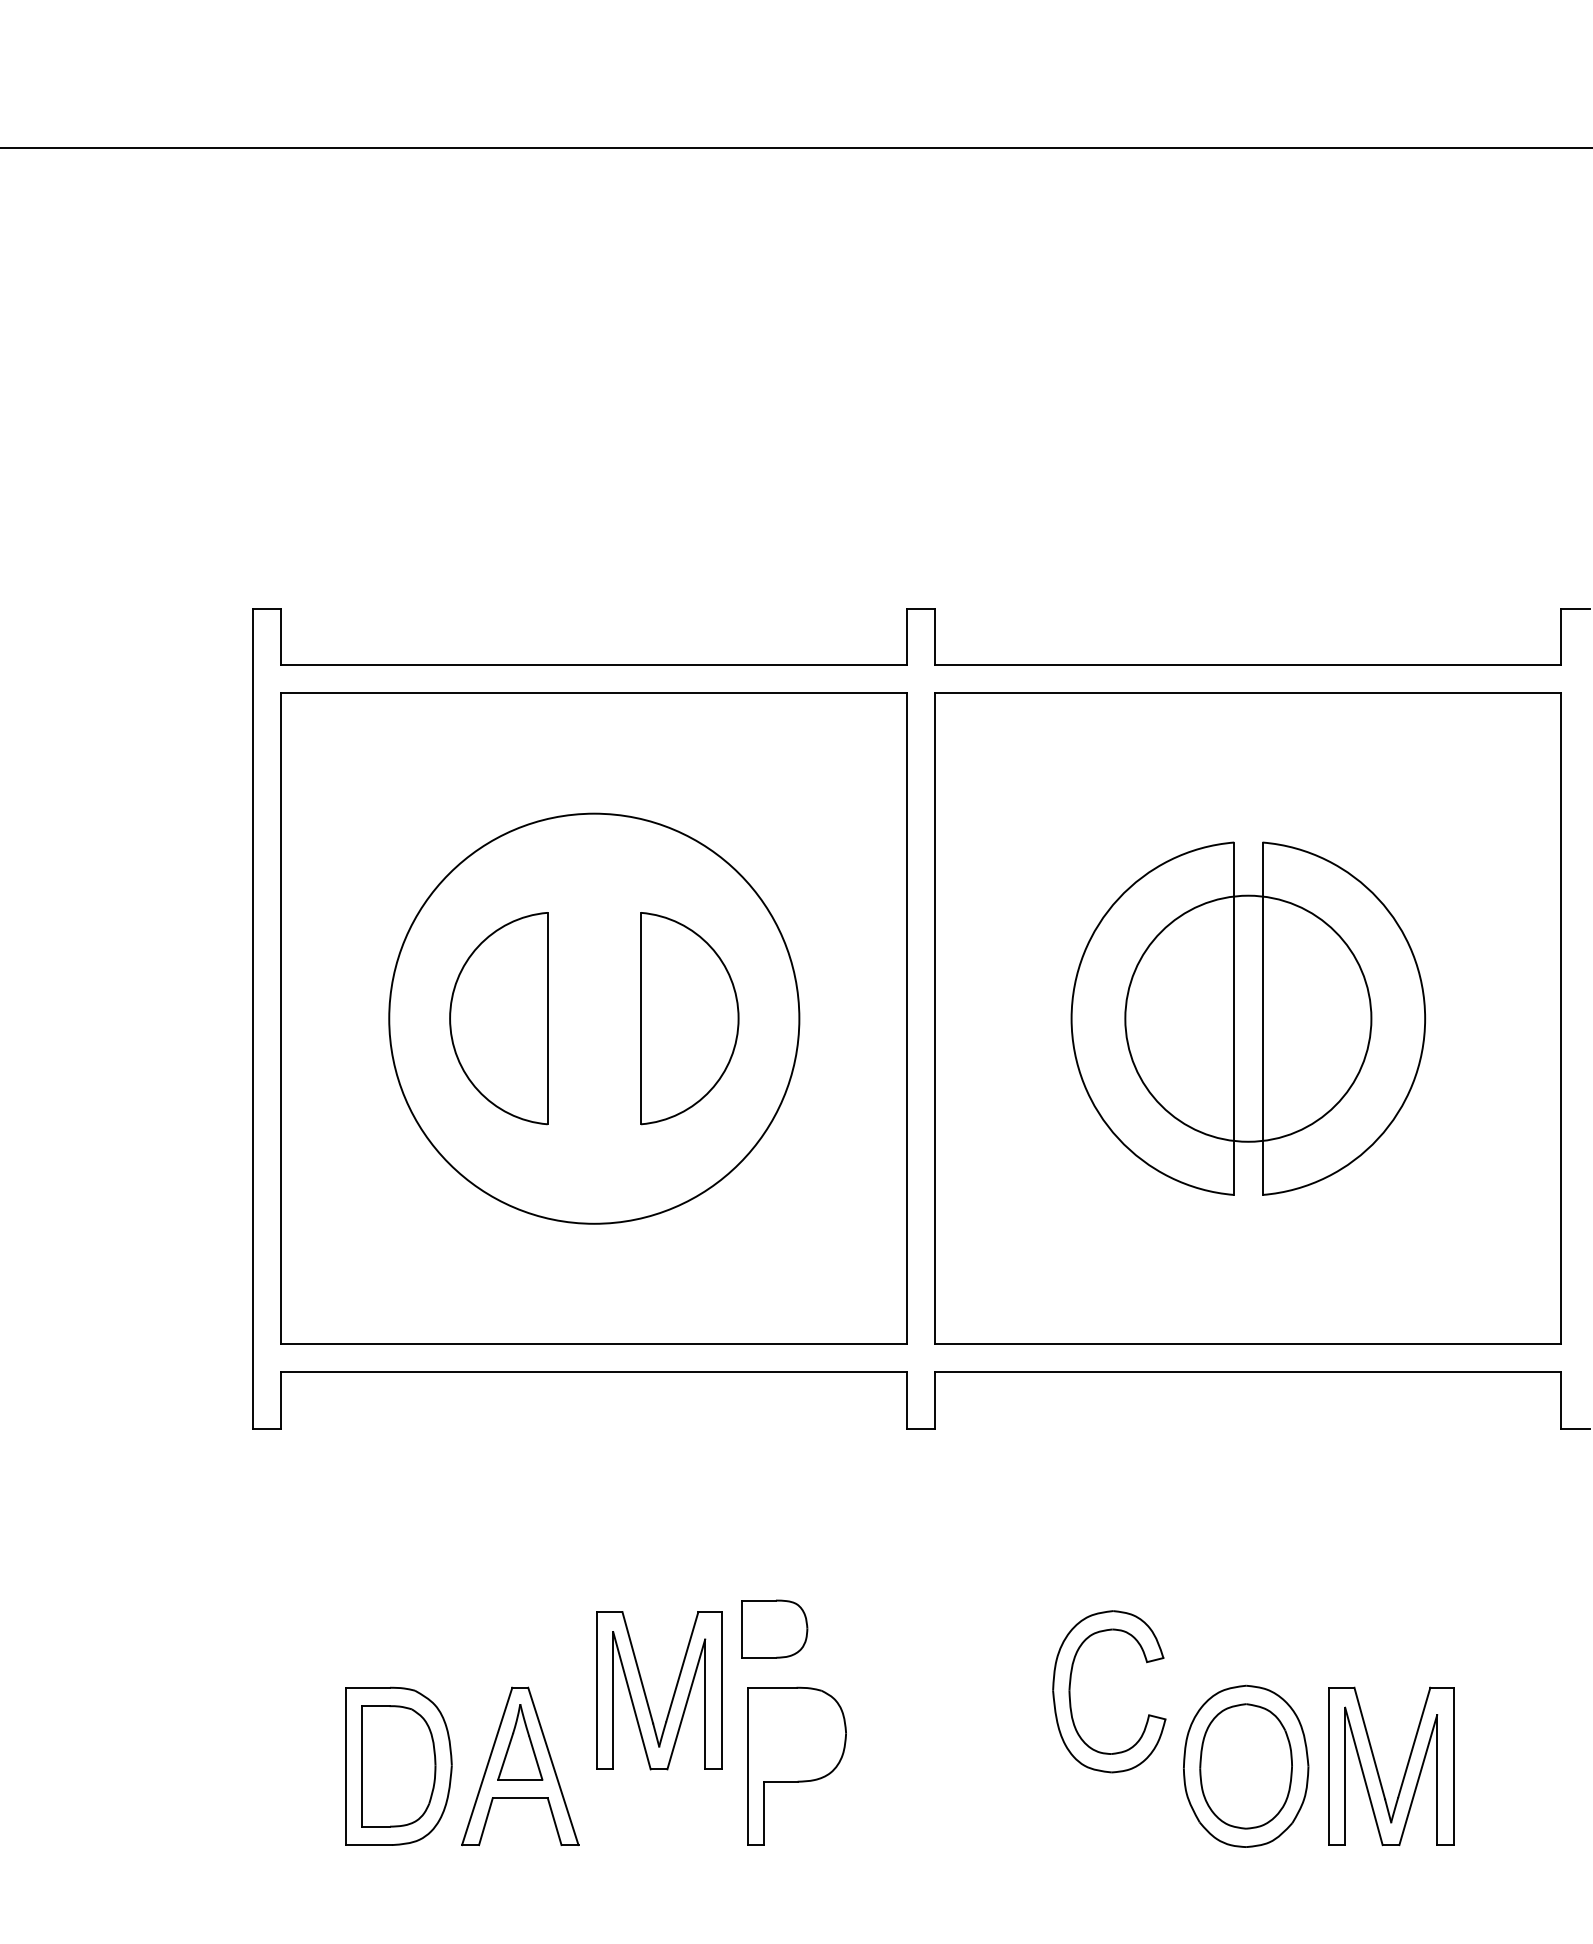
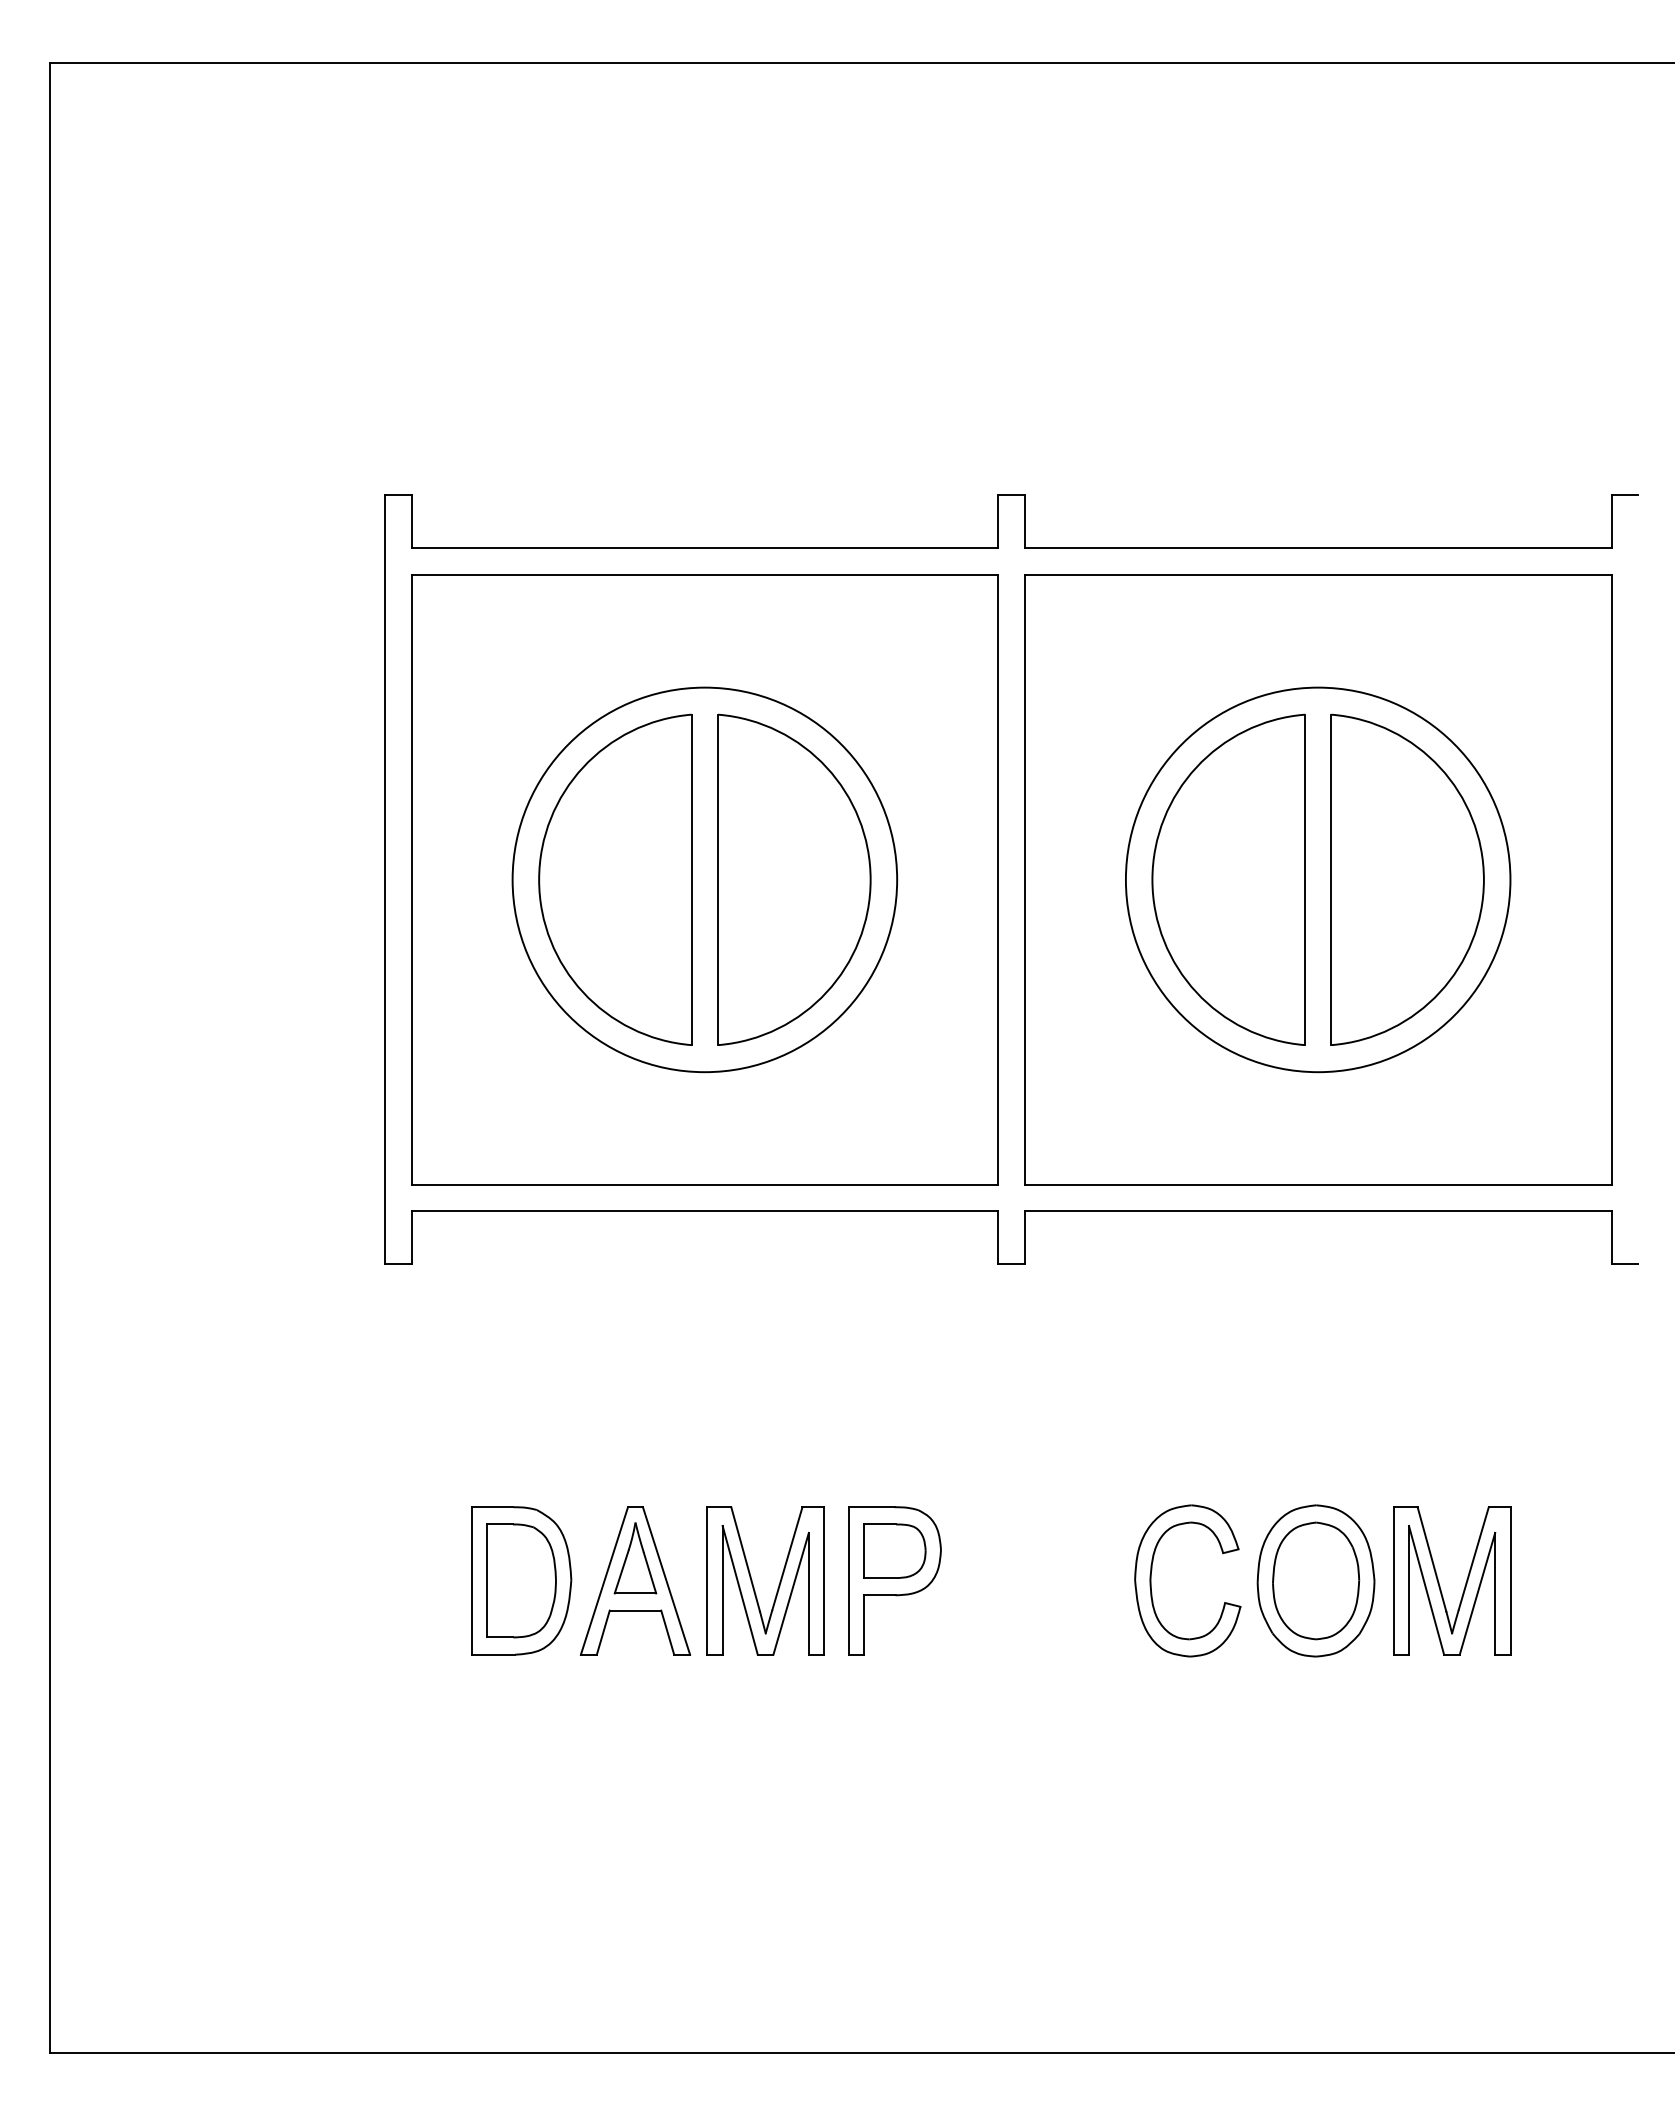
part: (498, 1018) -> (615, 879), size x1.67
part: (689, 1018) -> (794, 879), size x1.67
circle: (1247, 1018) -> (1317, 879), size x1.67
part: (774, 1628) -> (894, 1550), moved
part: (1070, 1691) -> (1151, 1580), moved
part: (646, 1693) -> (753, 1583), moved

